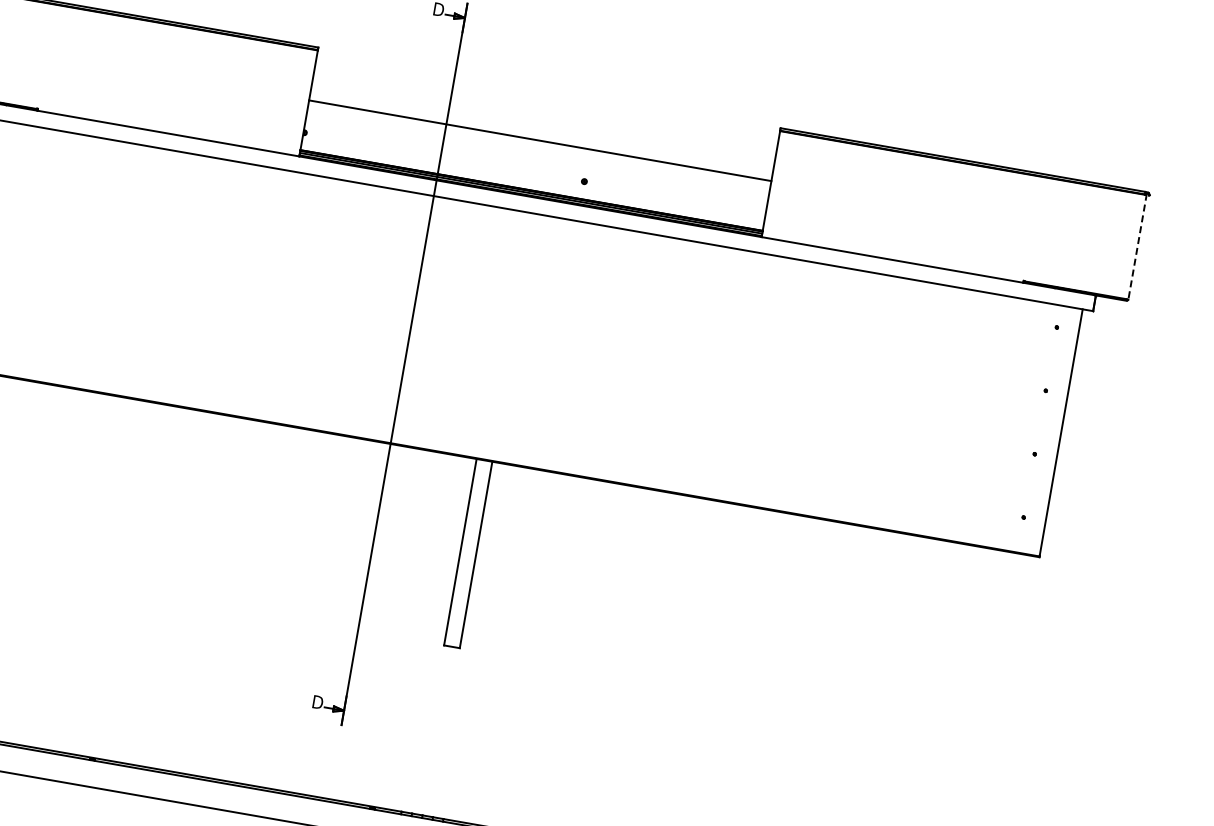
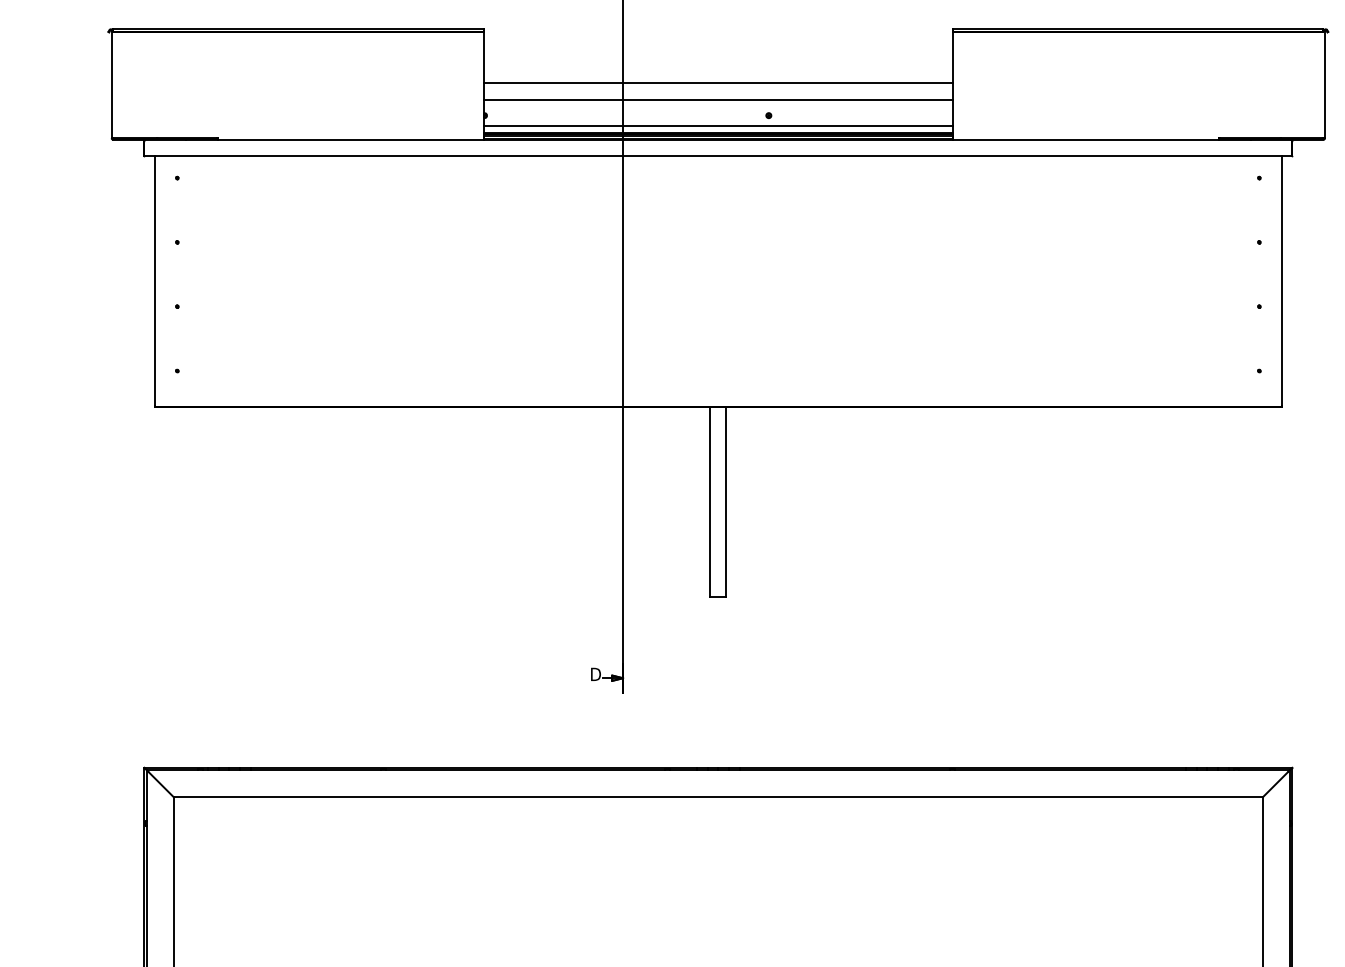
line: (536, 156) -> (717, 99), added
line: (531, 183) -> (717, 126), added
line: (1138, 246) -> (1325, 84), dashed -> solid

